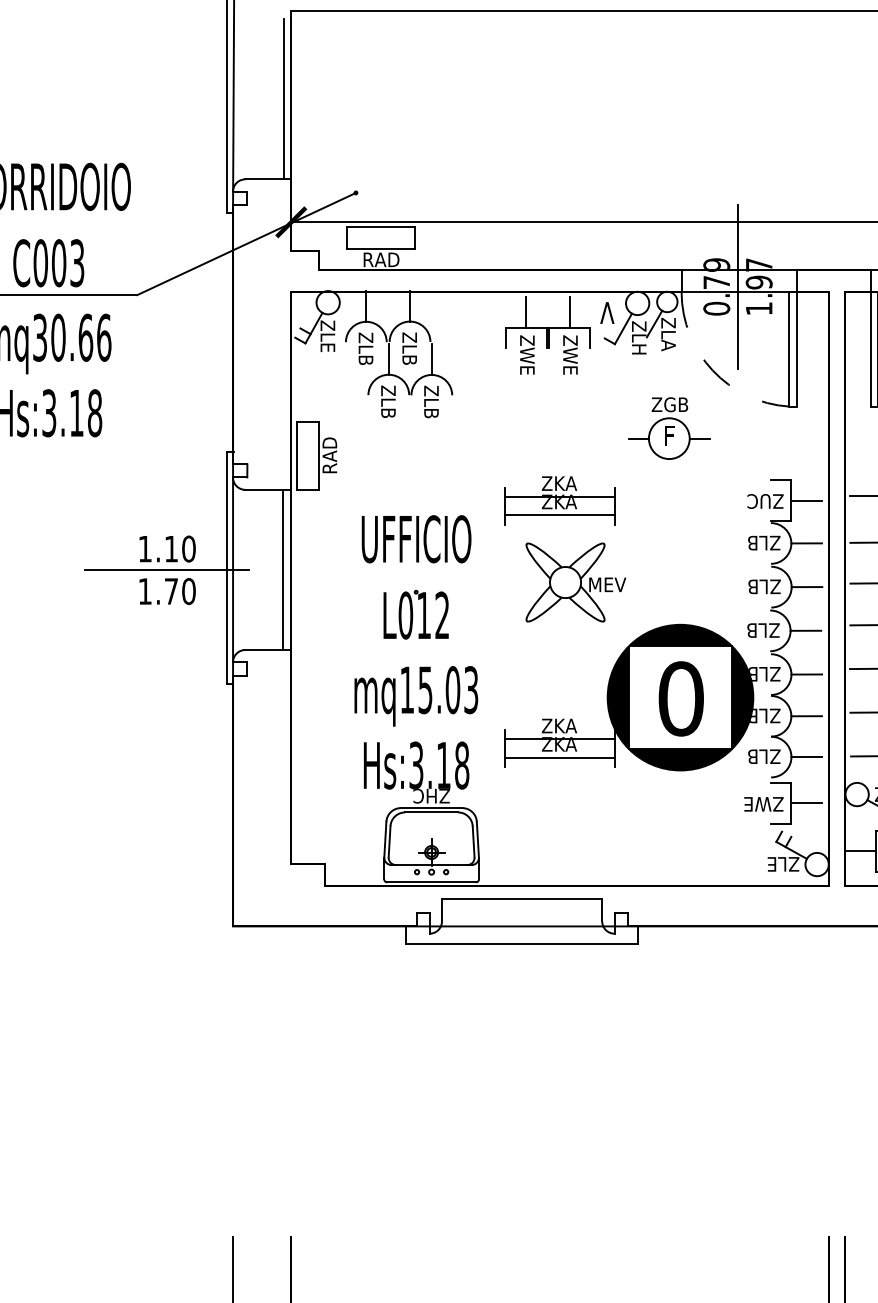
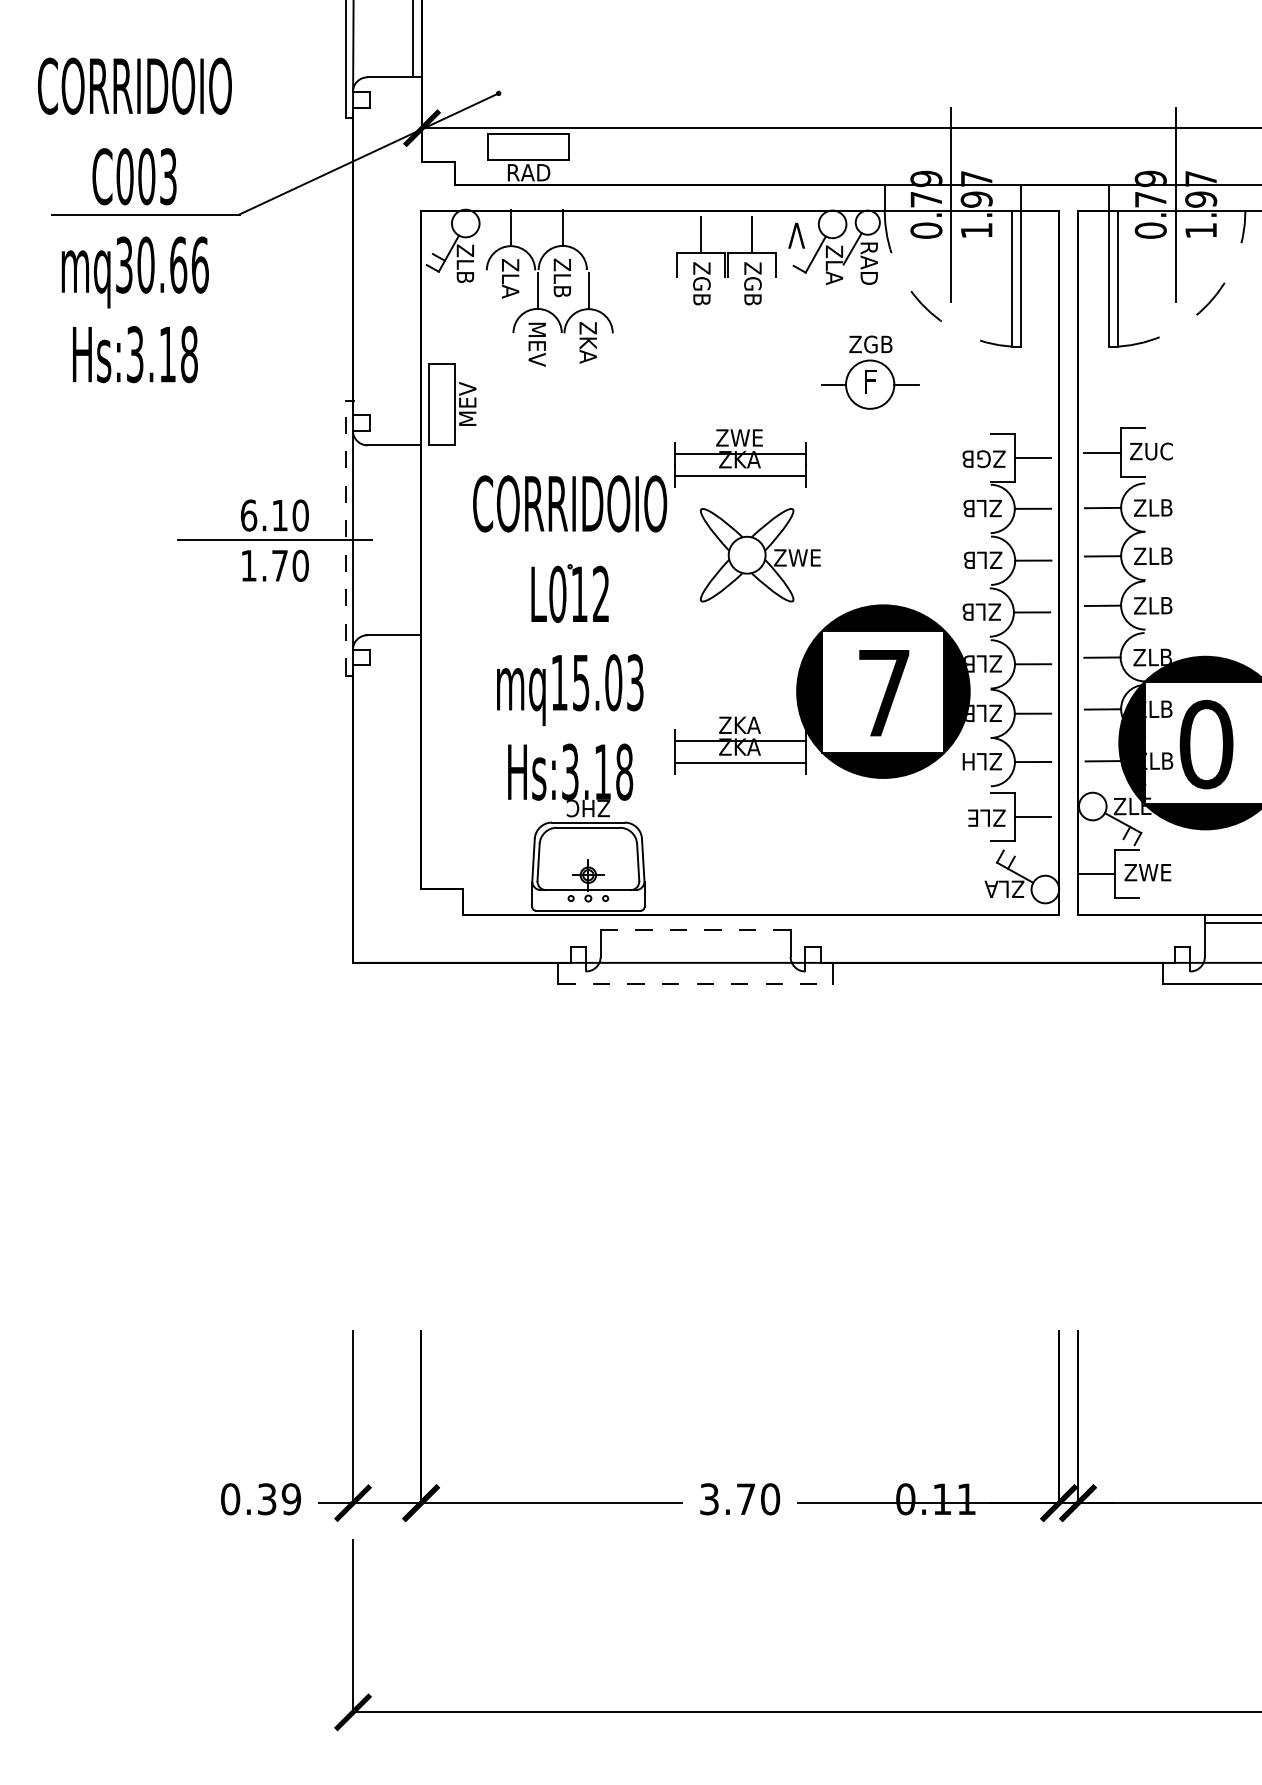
text: (667, 335) -> (868, 262), ZLA -> RAD
text: (639, 349) -> (834, 278), ZLH -> ZLA
text: (327, 350) -> (464, 280), ZLE -> ZLB
text: (365, 360) -> (510, 291), ZLB -> ZLA
text: (527, 360) -> (701, 292), ZWE -> ZGB
text: (570, 360) -> (752, 292), ZWE -> ZGB
text: (387, 403) -> (536, 343), ZLB -> MEV
text: (430, 410) -> (587, 351), ZLB -> ZKA
text: (329, 454) -> (467, 403), RAD -> MEV
text: (559, 483) -> (739, 437), ZKA -> ZWE
text: (759, 501) -> (976, 459), ZUC -> ZGB
text: (416, 538) -> (570, 503), UFFICIO -> CORRIDOIO
text: (145, 549) -> (249, 515), 1.10 -> 6.10
line: (227, 567) -> (346, 537), solid -> dashed
line: (283, 570) -> (412, 540), removed
text: (608, 584) -> (797, 557), MEV -> ZWE
text: (681, 698) -> (884, 692), 0 -> 7
text: (751, 756) -> (967, 761), ZLB -> ZLH
text: (758, 803) -> (975, 817), ZWE -> ZLE
text: (771, 863) -> (991, 888), ZLE -> ZLA
line: (521, 899) -> (695, 930), solid -> dashed
line: (522, 943) -> (696, 983), solid -> dashed

